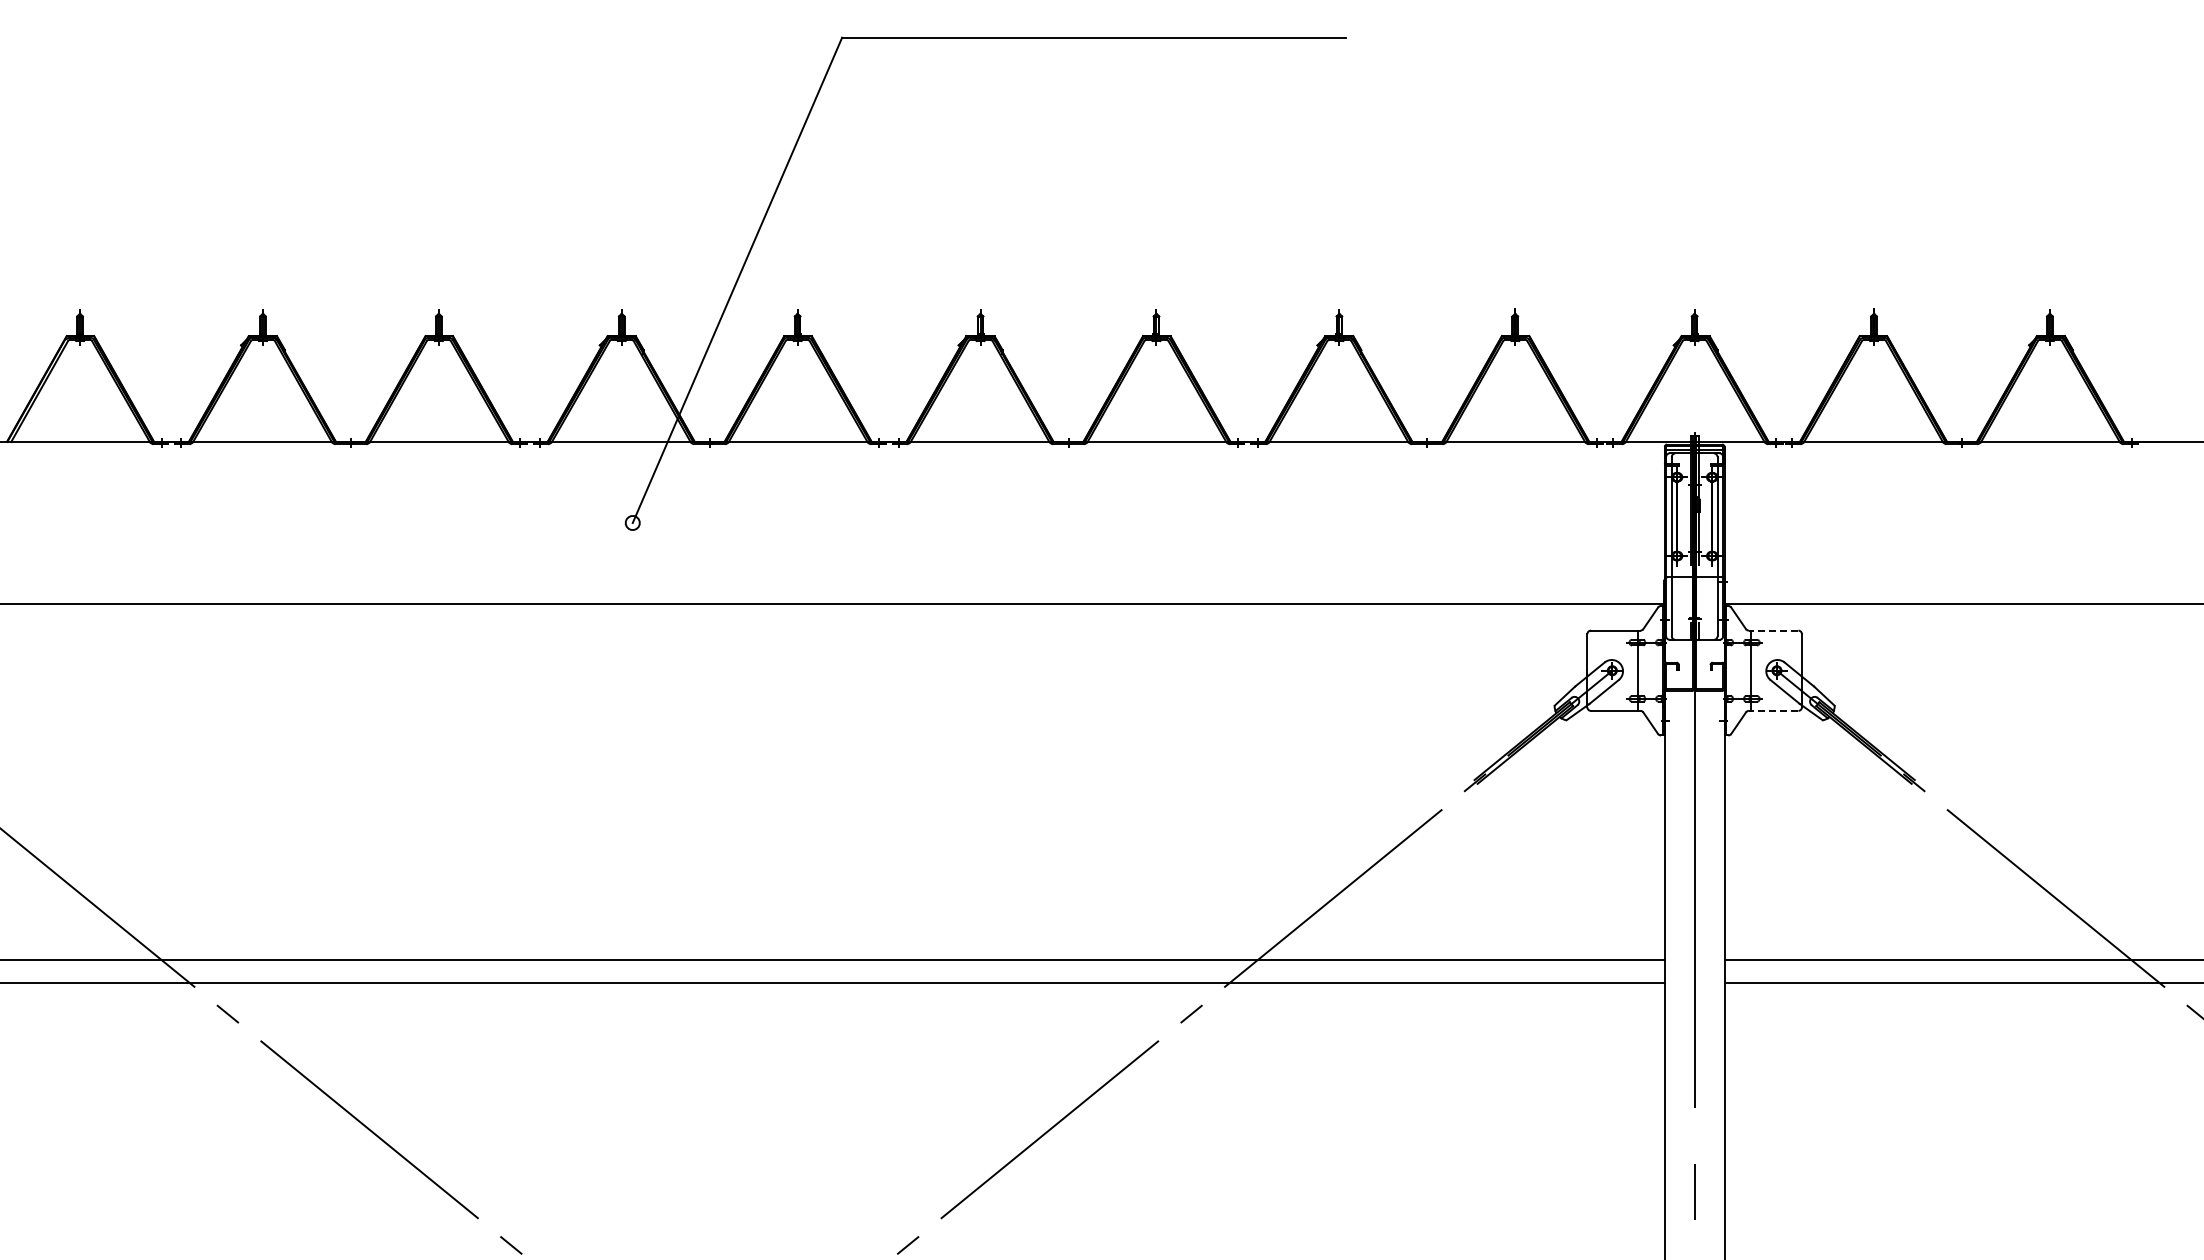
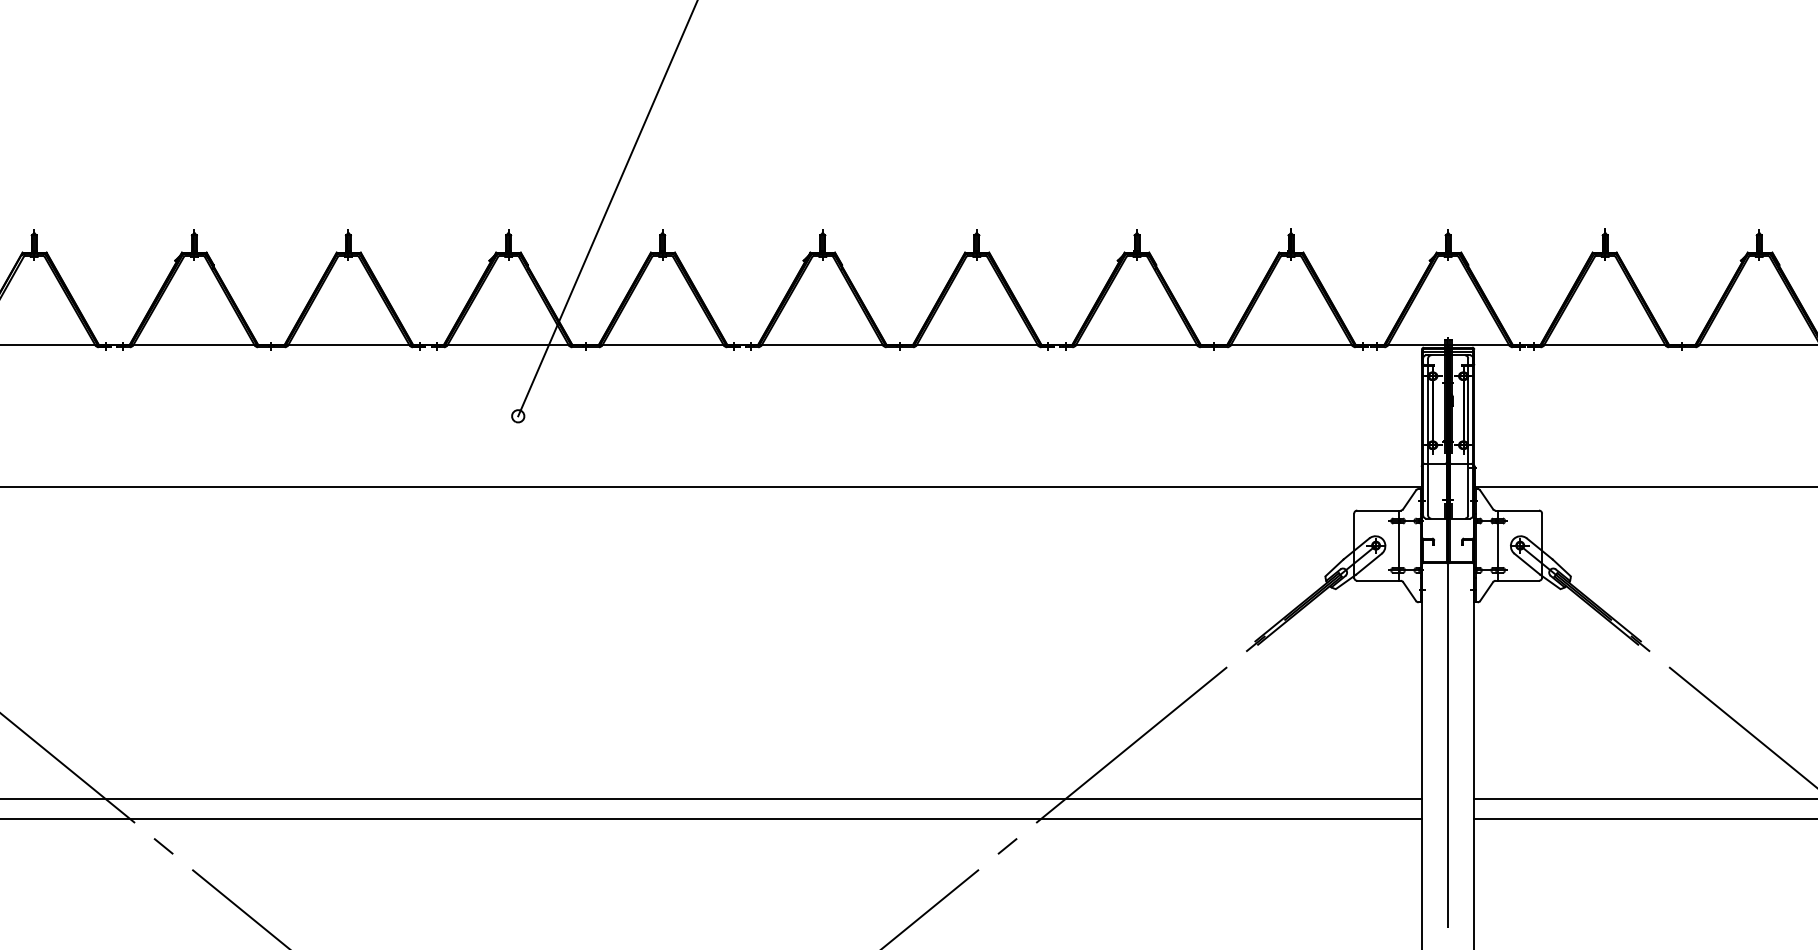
line: (1773, 630) -> (1517, 510), dashed -> solid
line: (1773, 710) -> (1517, 580), dashed -> solid

